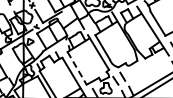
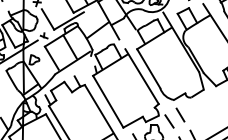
line: (77, 68) -> (108, 101), dashed -> solid

